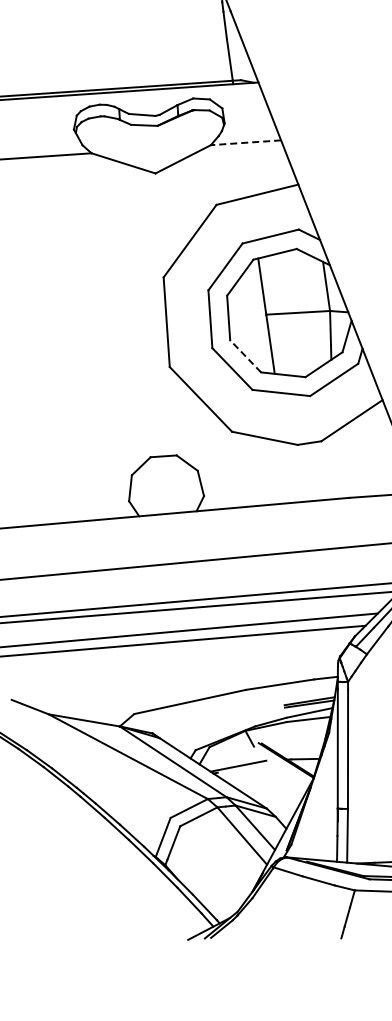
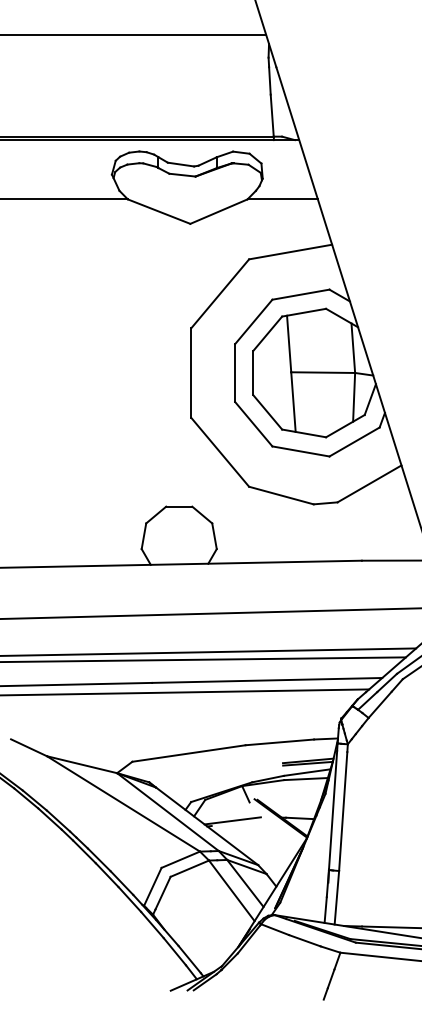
line: (245, 142) -> (282, 199), dashed -> solid
line: (245, 356) -> (267, 412), dashed -> solid

